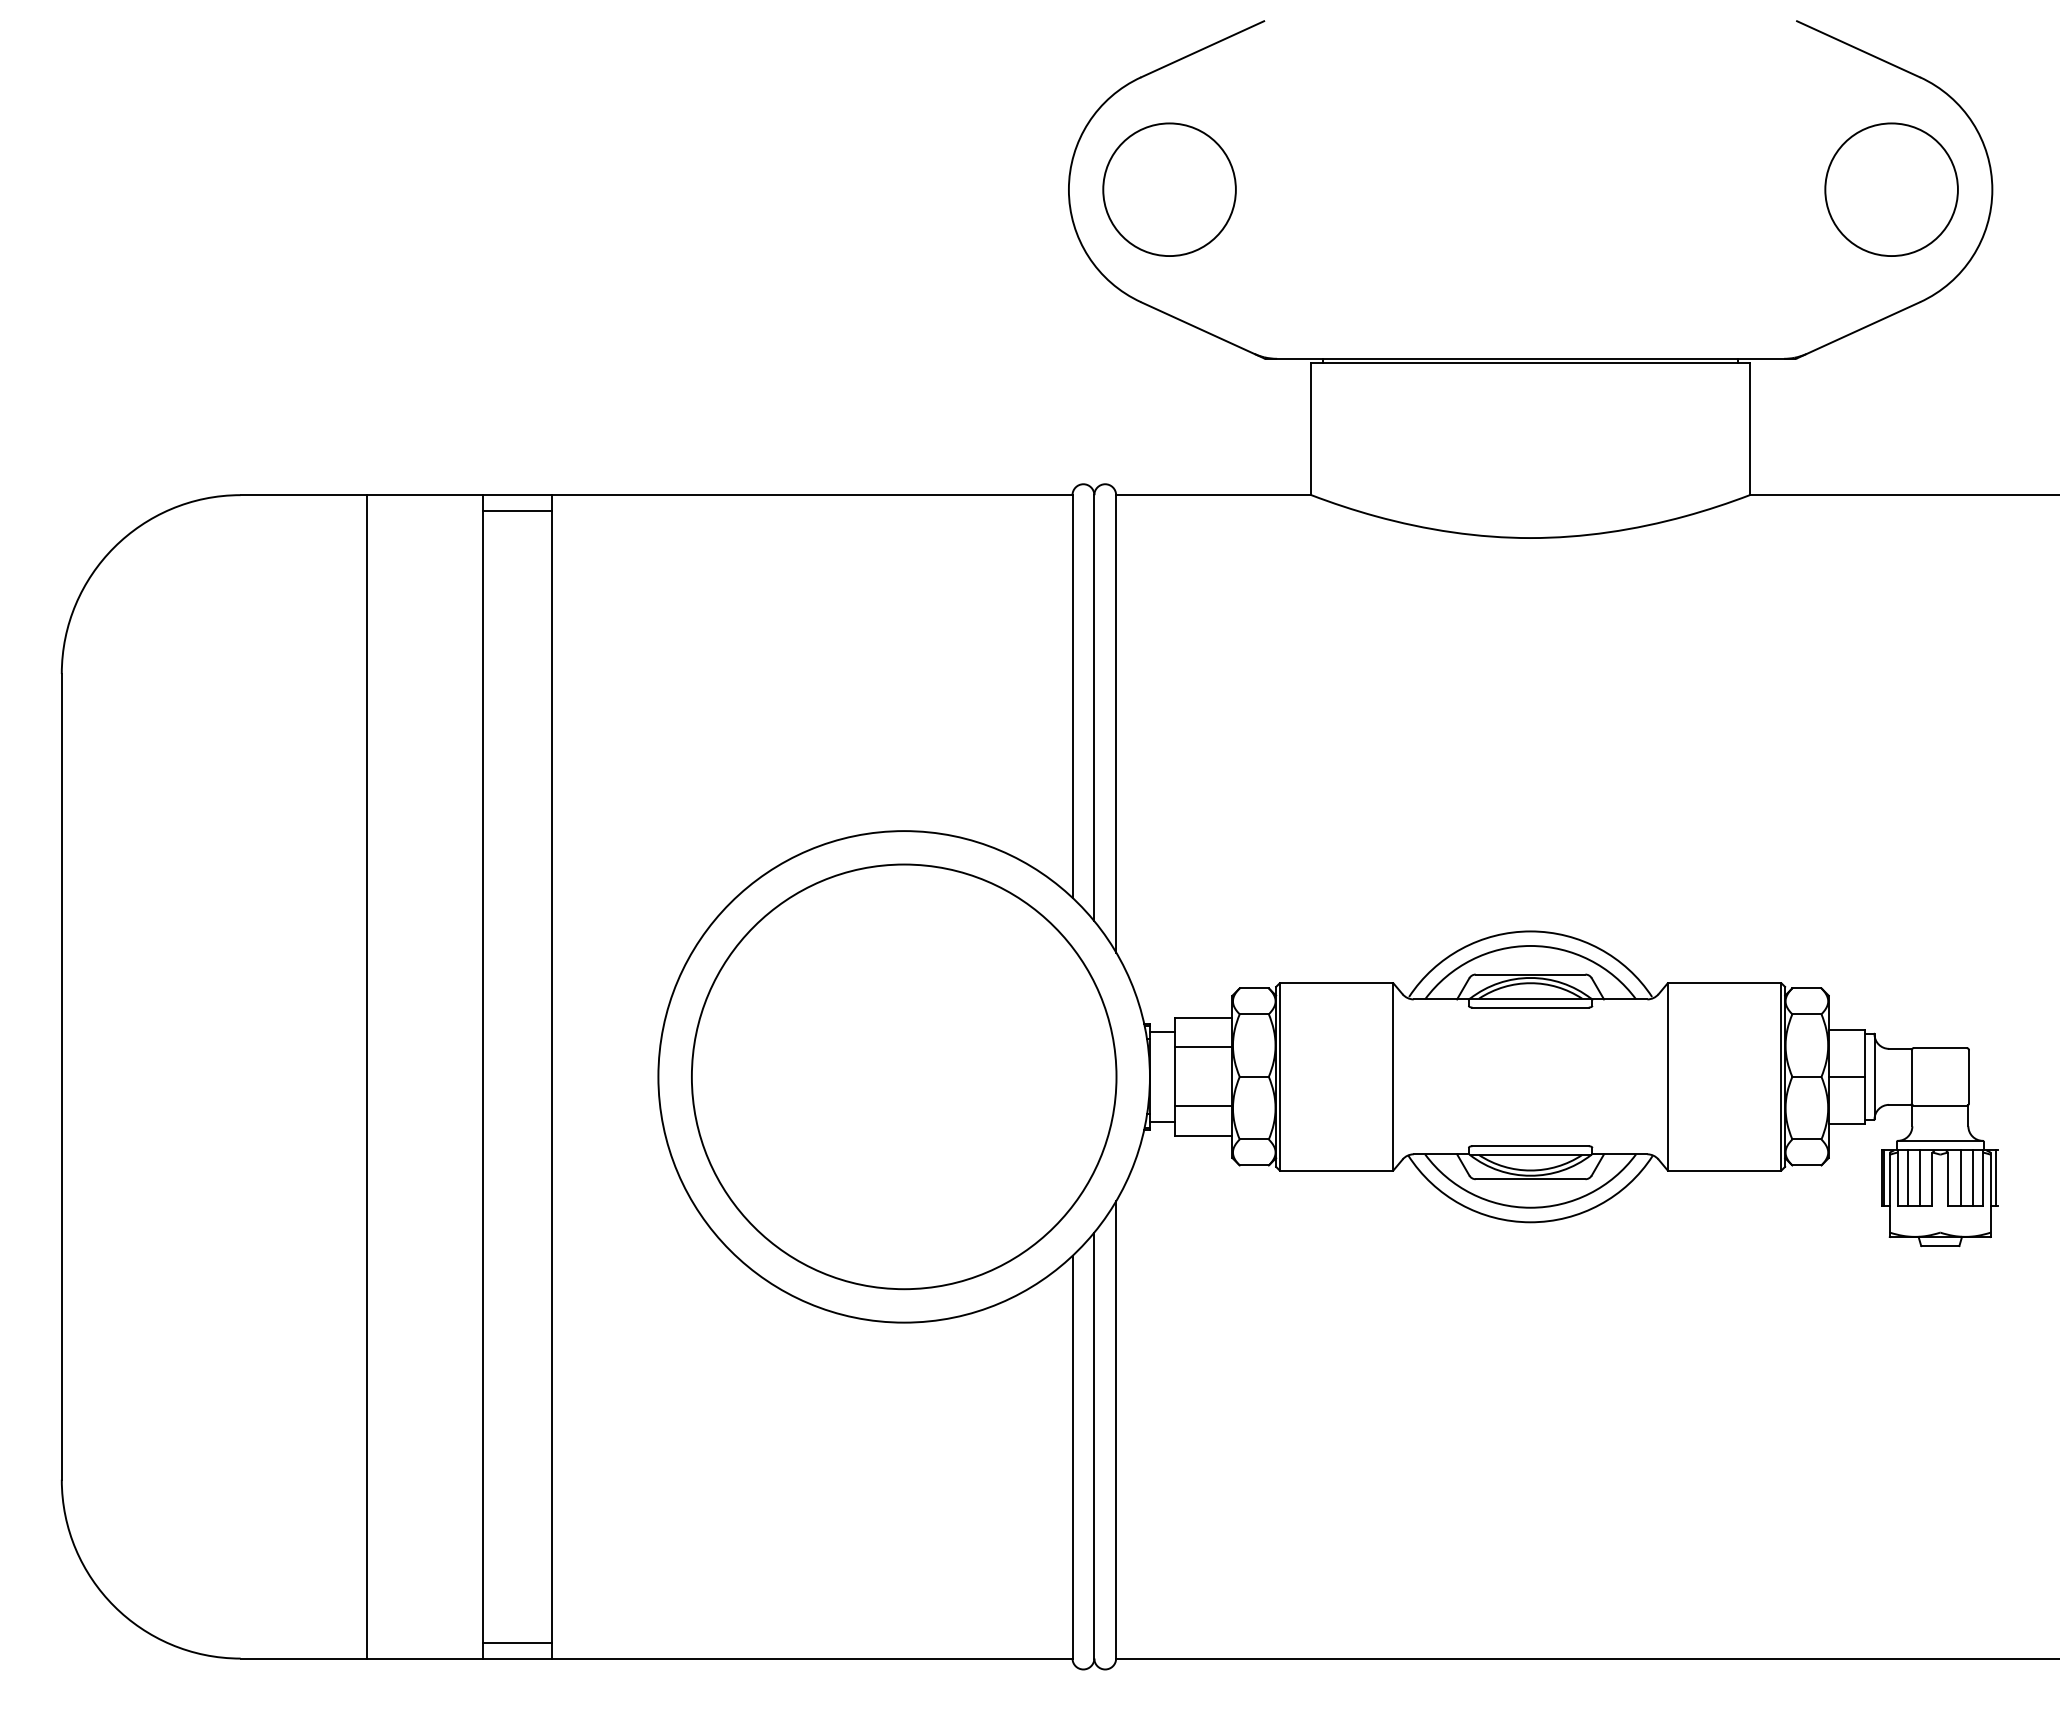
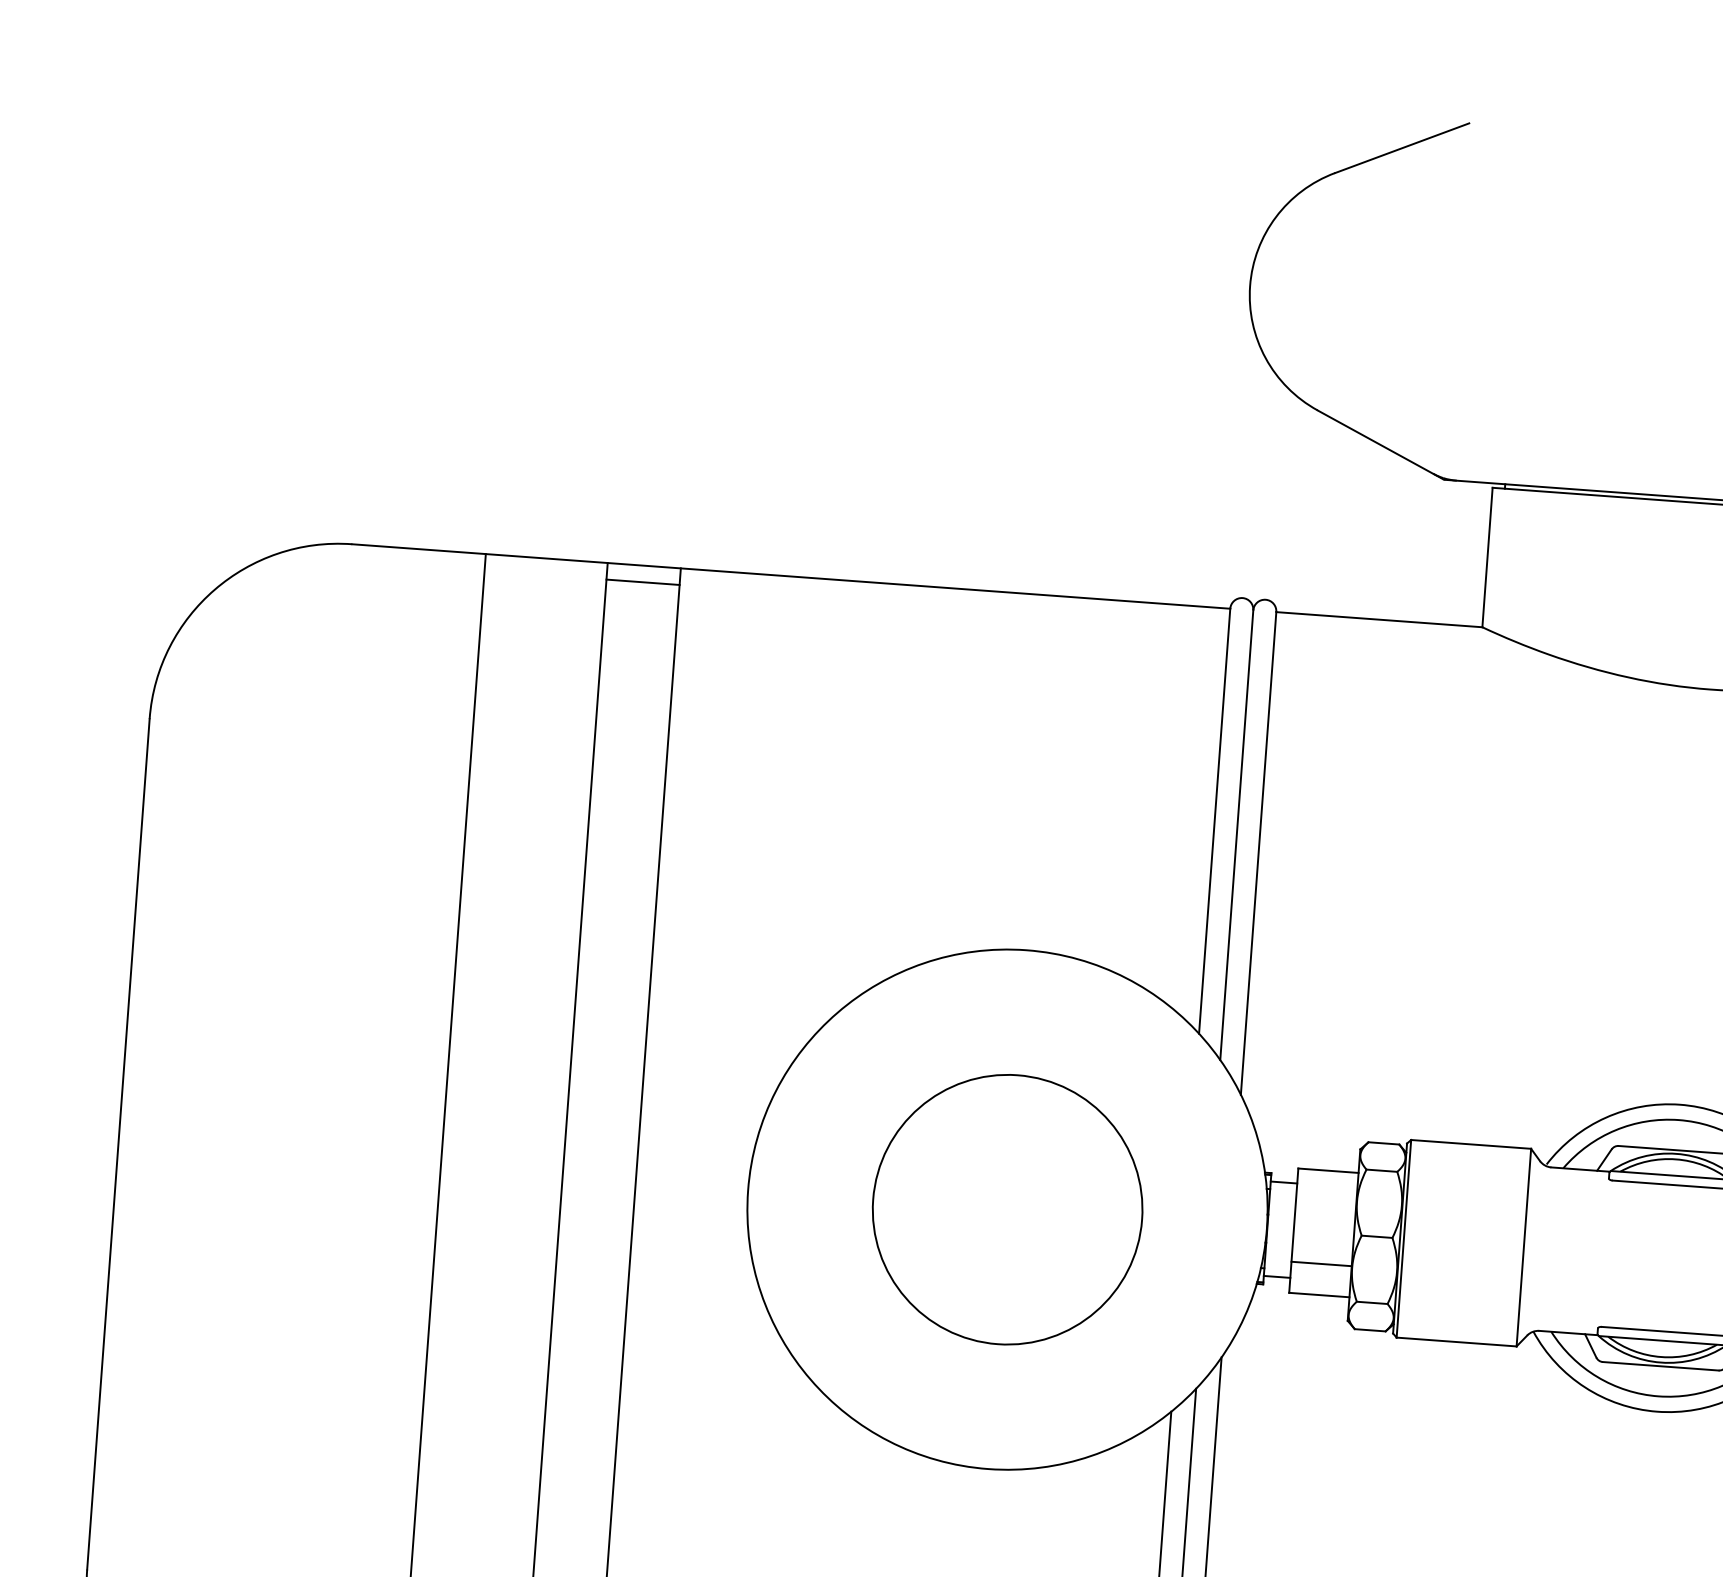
circle: (1169, 189) -> (1356, 293), removed
line: (1203, 1047) -> (1325, 1201), removed
circle: (904, 1076) -> (1007, 1209), size x0.6

